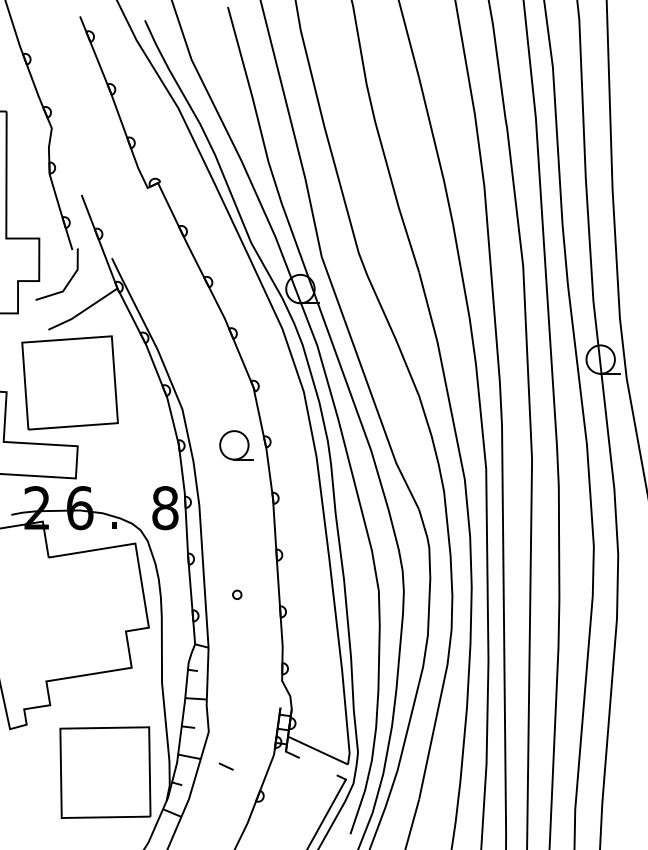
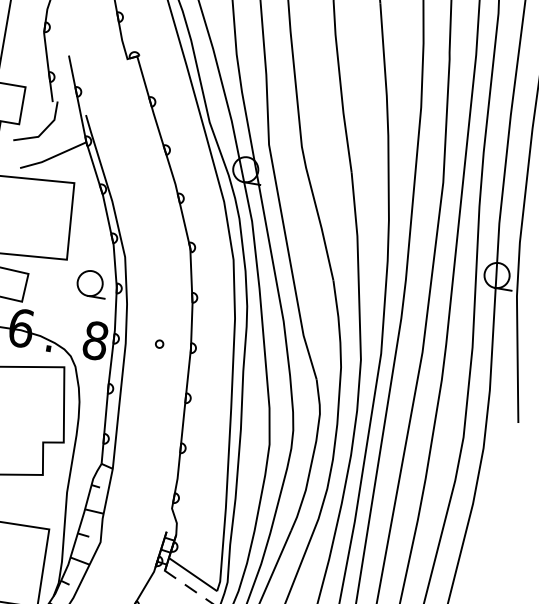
part: (236, 445) -> (92, 284), moved
circle: (237, 594) -> (159, 343), moved
line: (225, 766) -> (190, 588), moved

